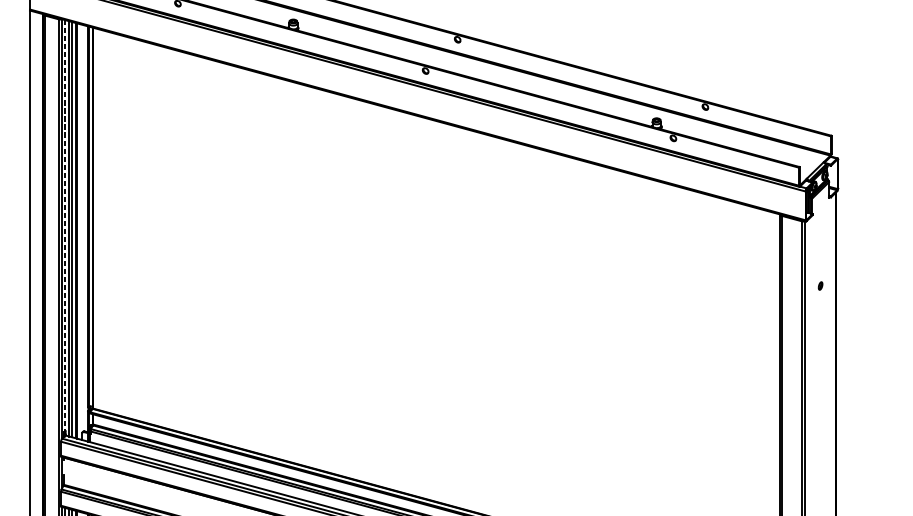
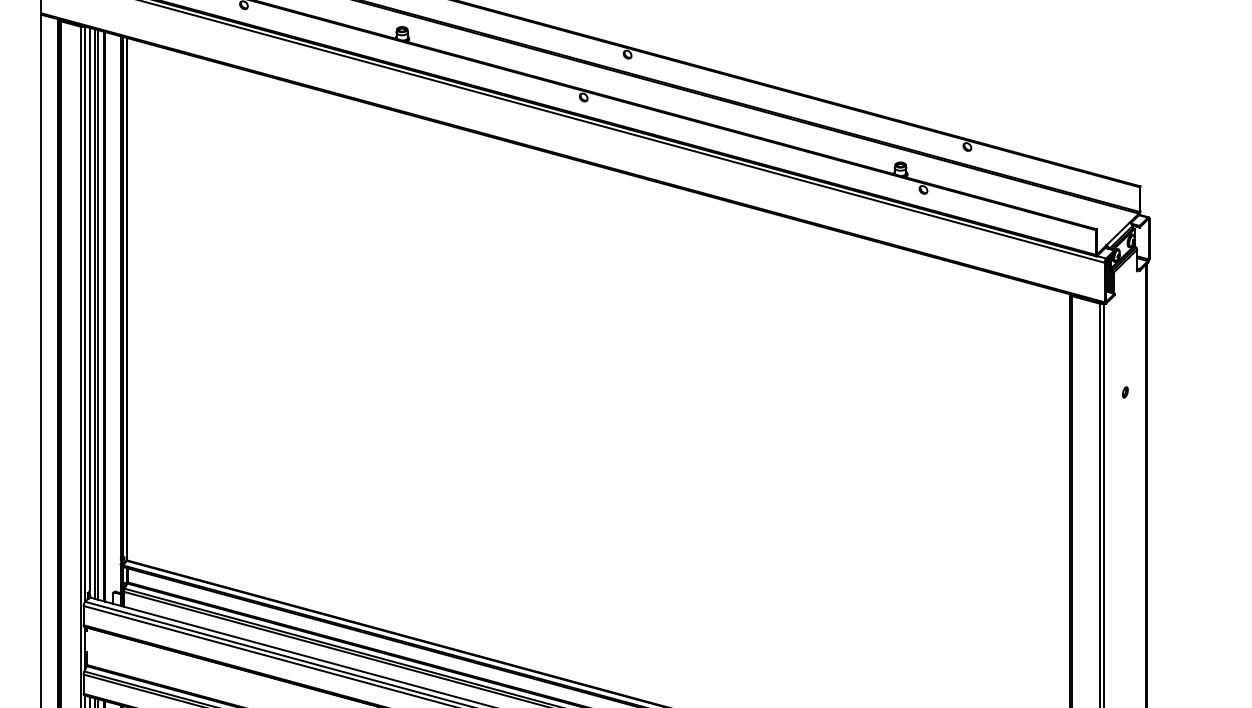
line: (65, 225) -> (89, 309), dashed -> solid

